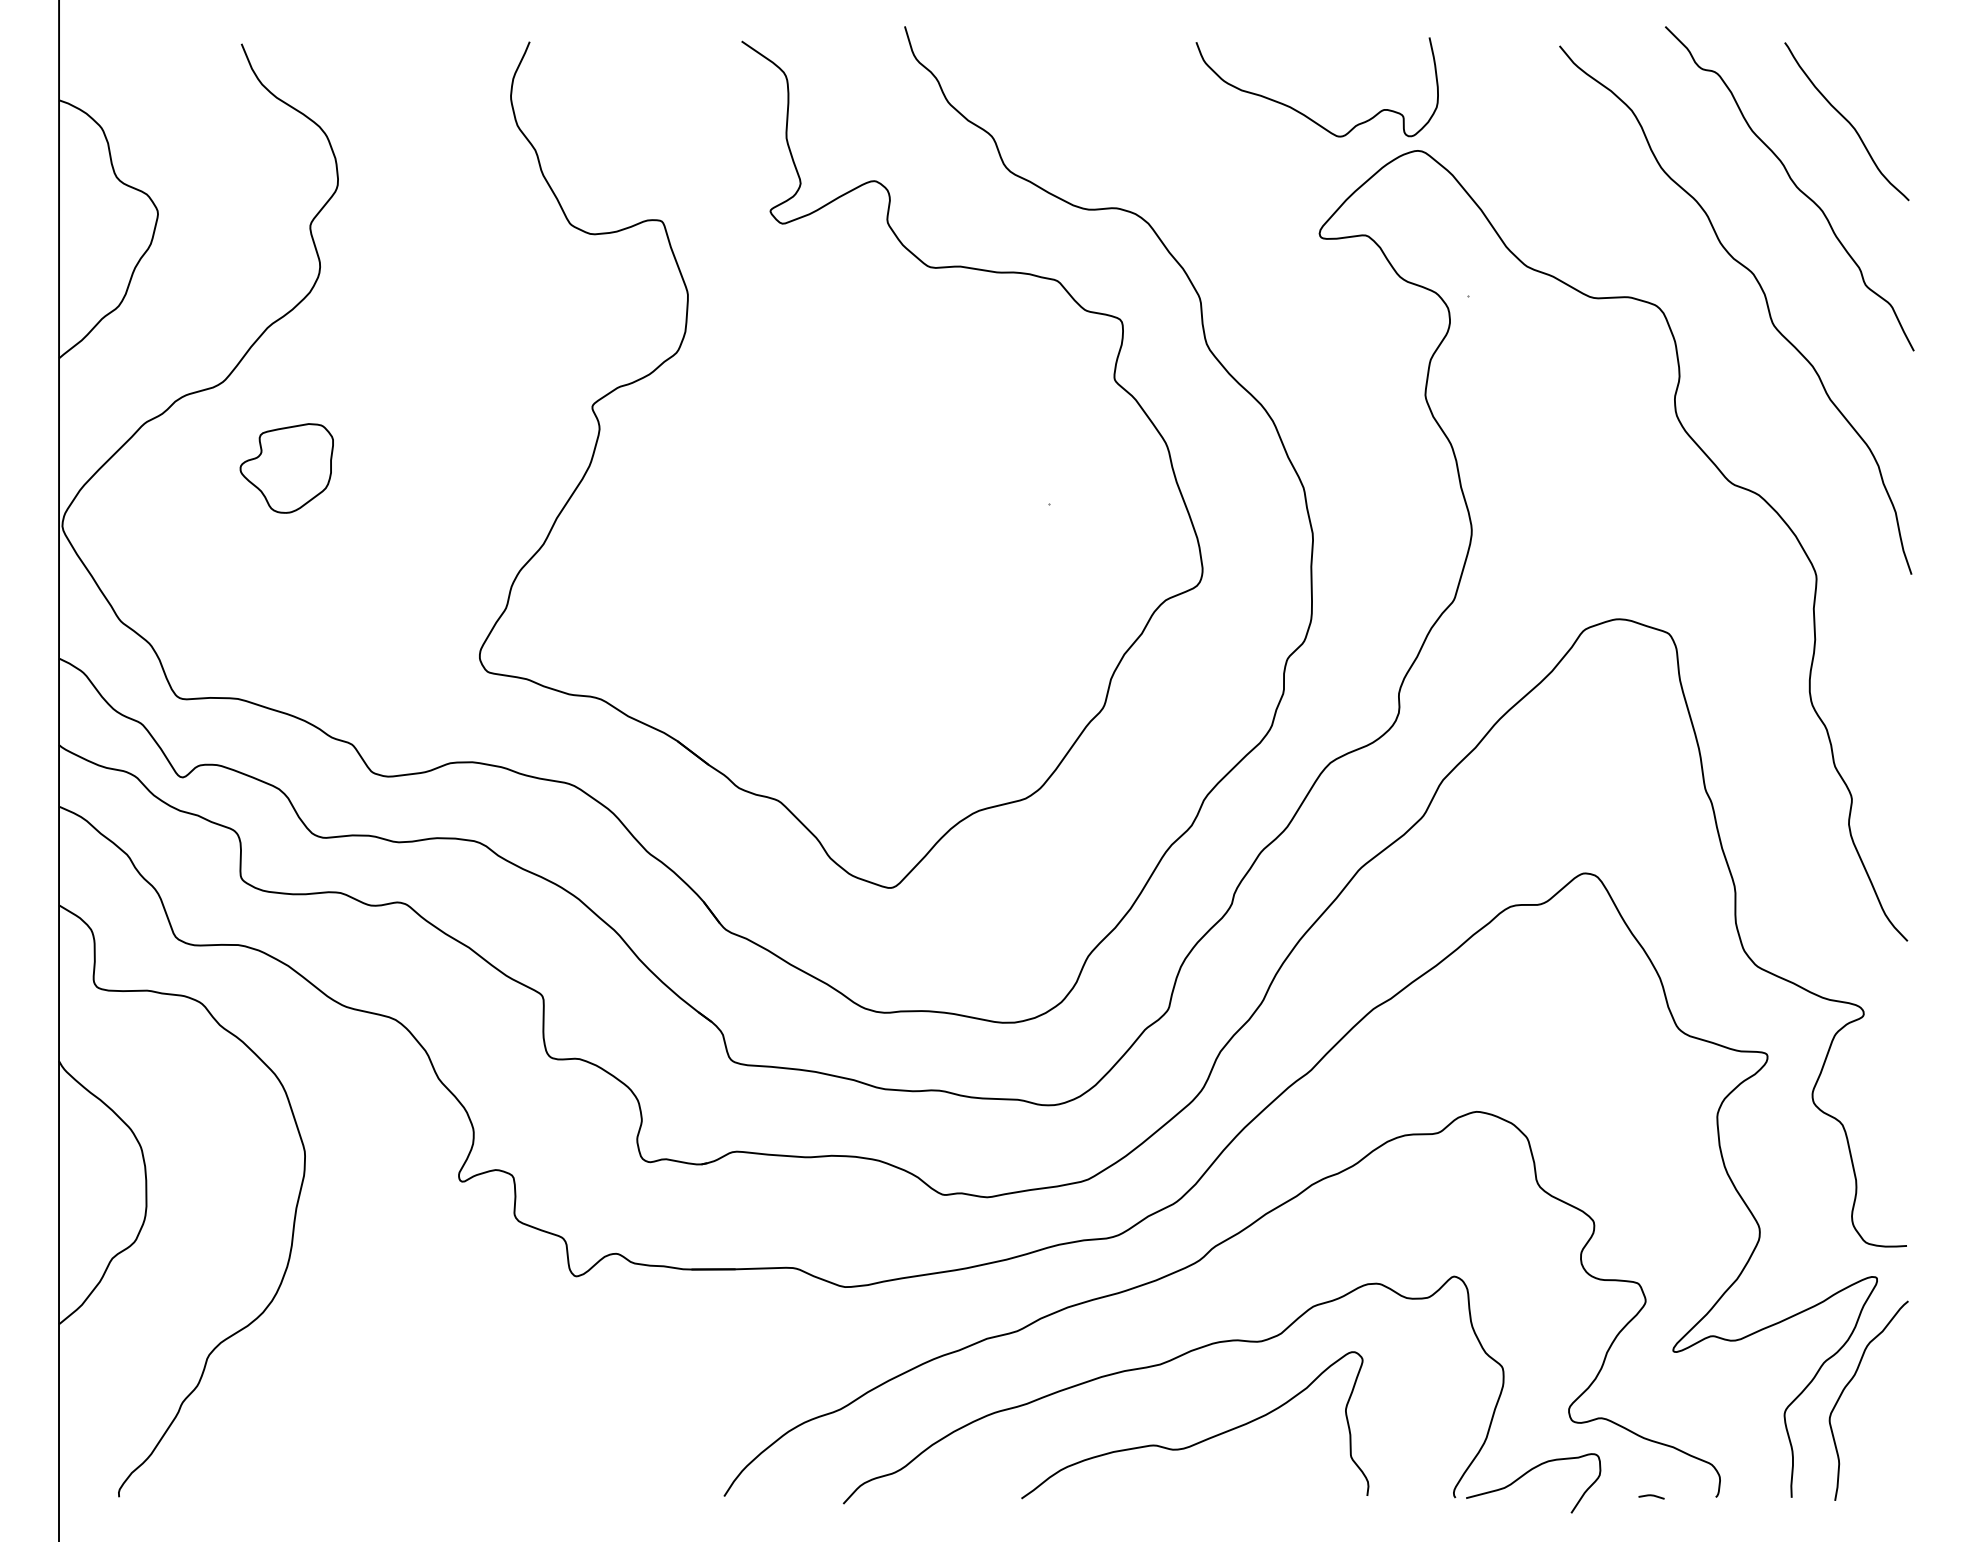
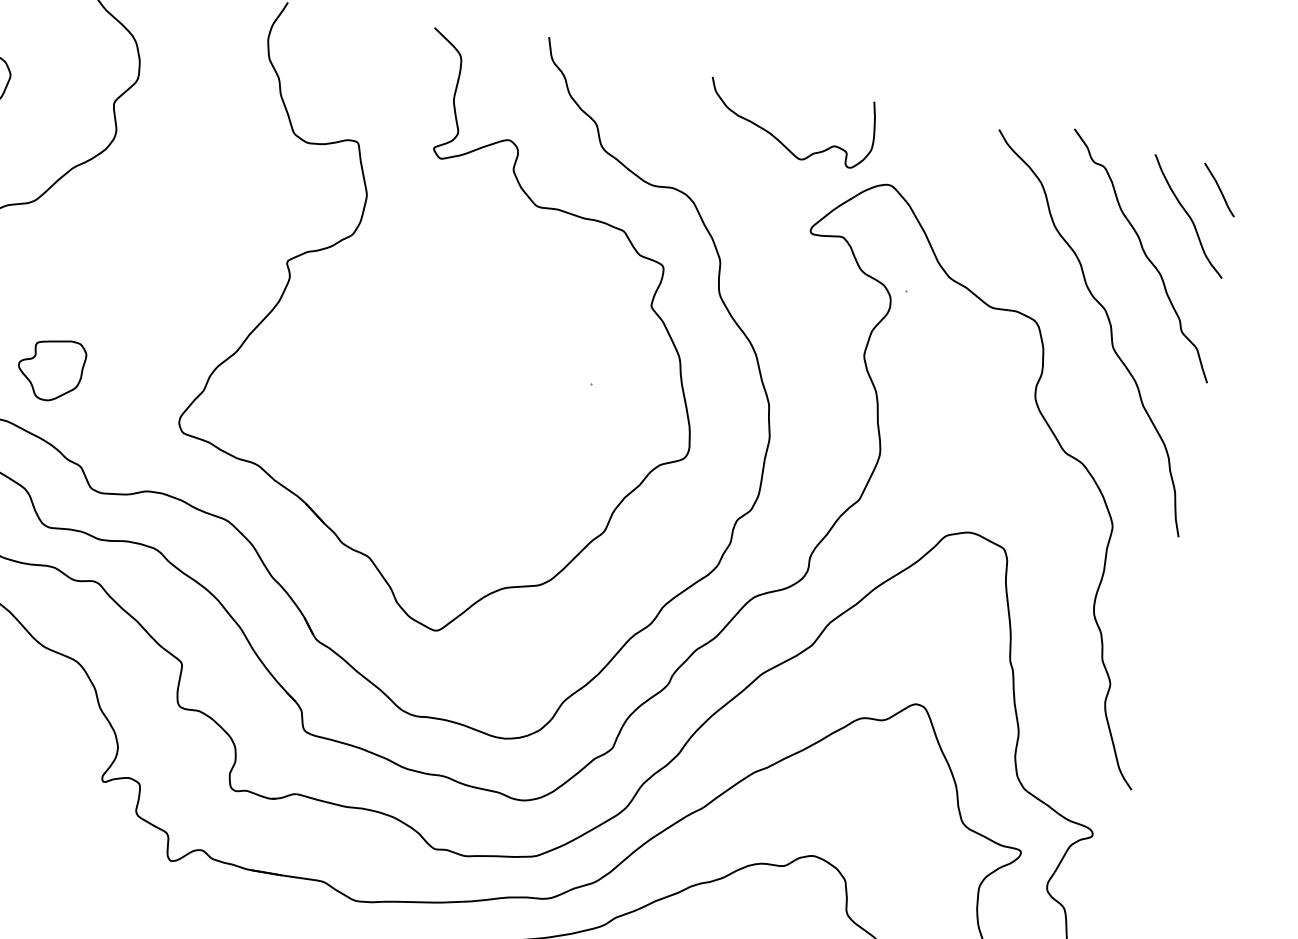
curve: (1883, 76) -> (1219, 189), added
curve: (1303, 113) -> (778, 139), moved
part: (286, 468) -> (50, 369), moved

